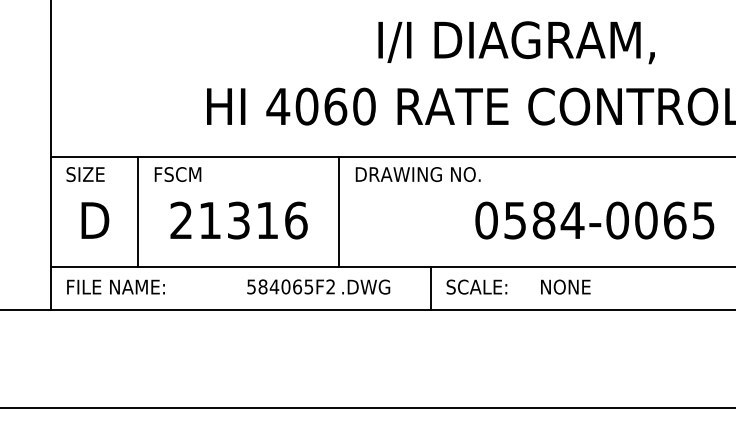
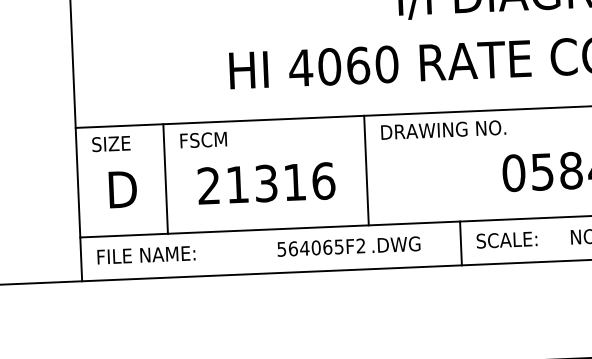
text: (262, 286) -> (292, 248), 584065F2 -> 564065F2

